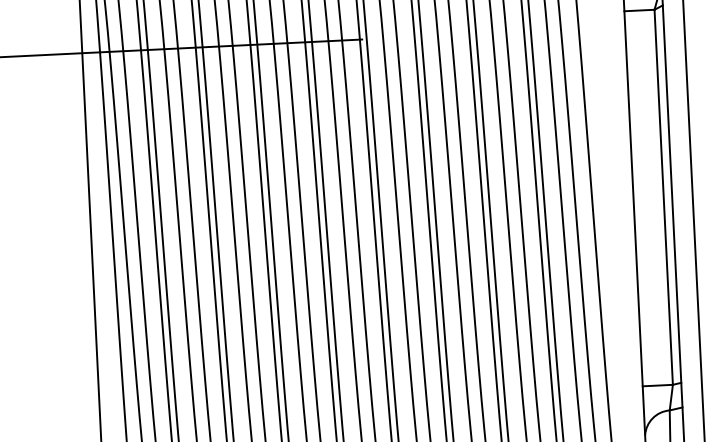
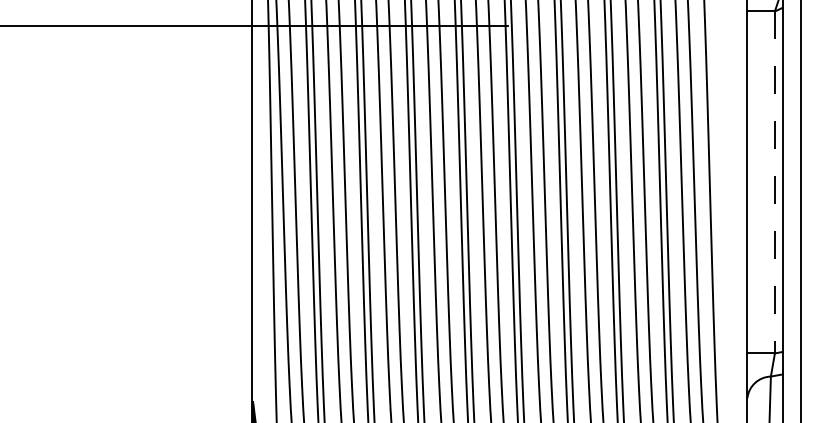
line: (663, 197) -> (774, 182), solid -> dashed

